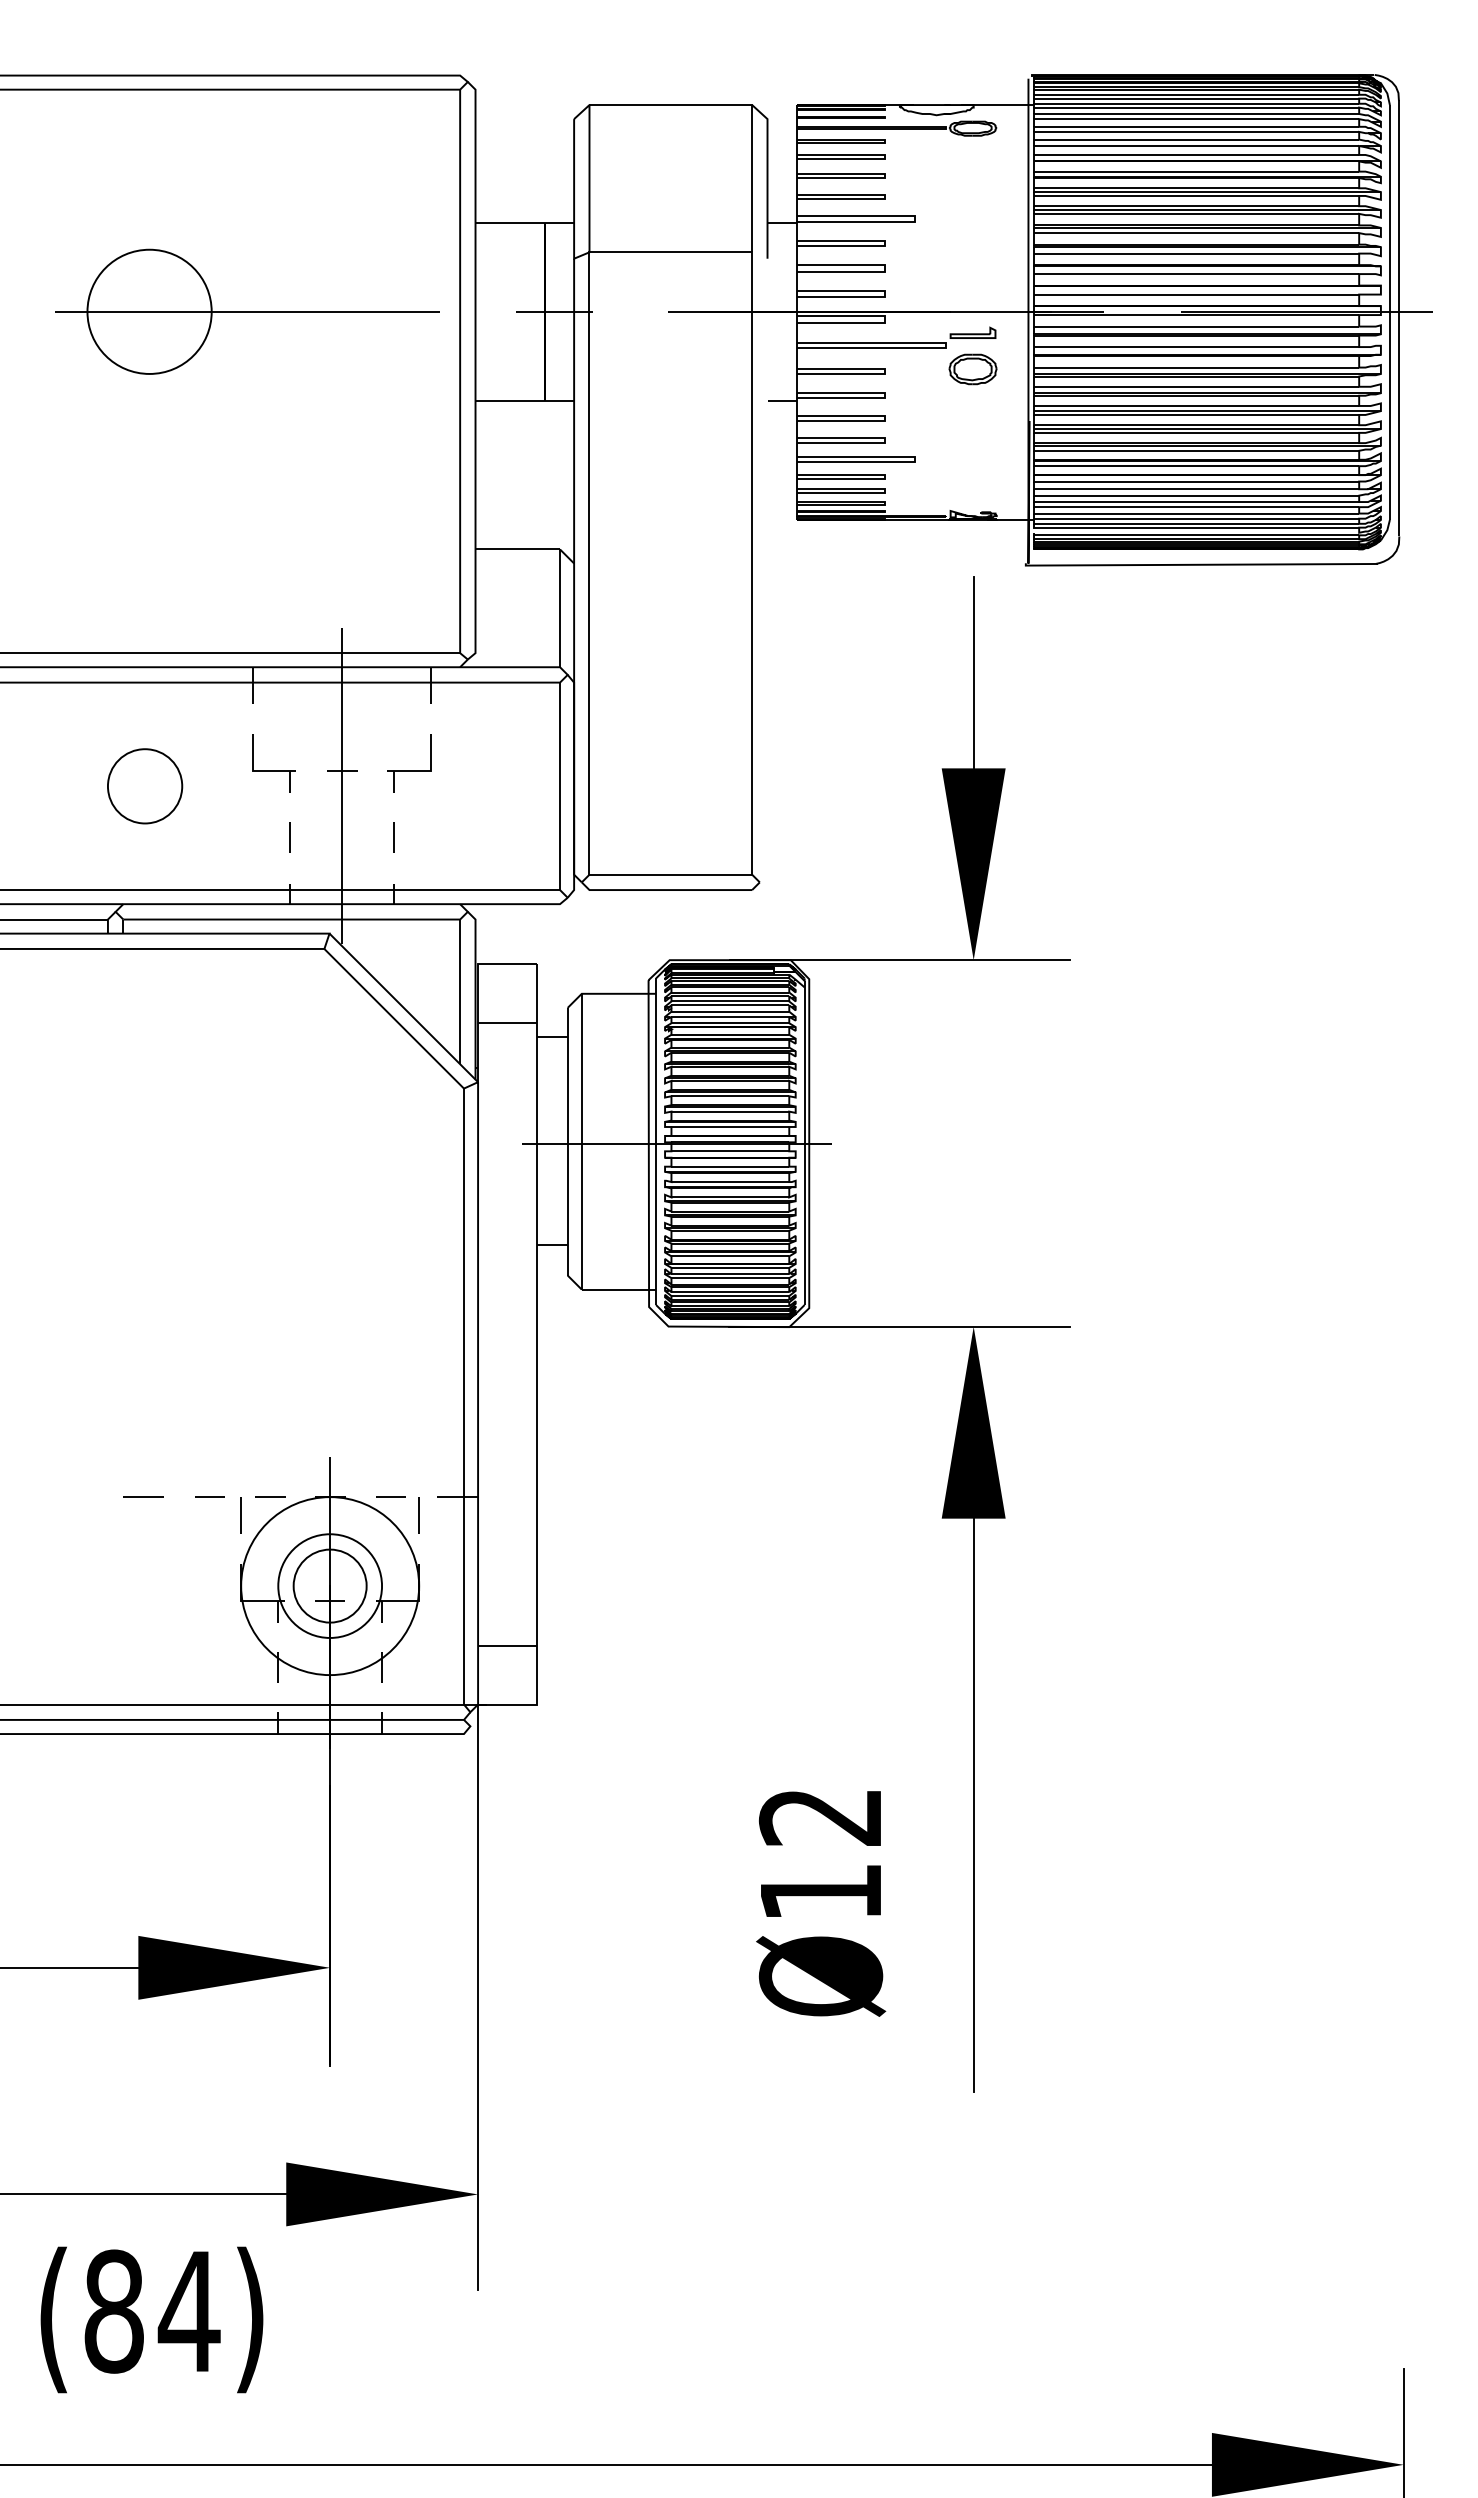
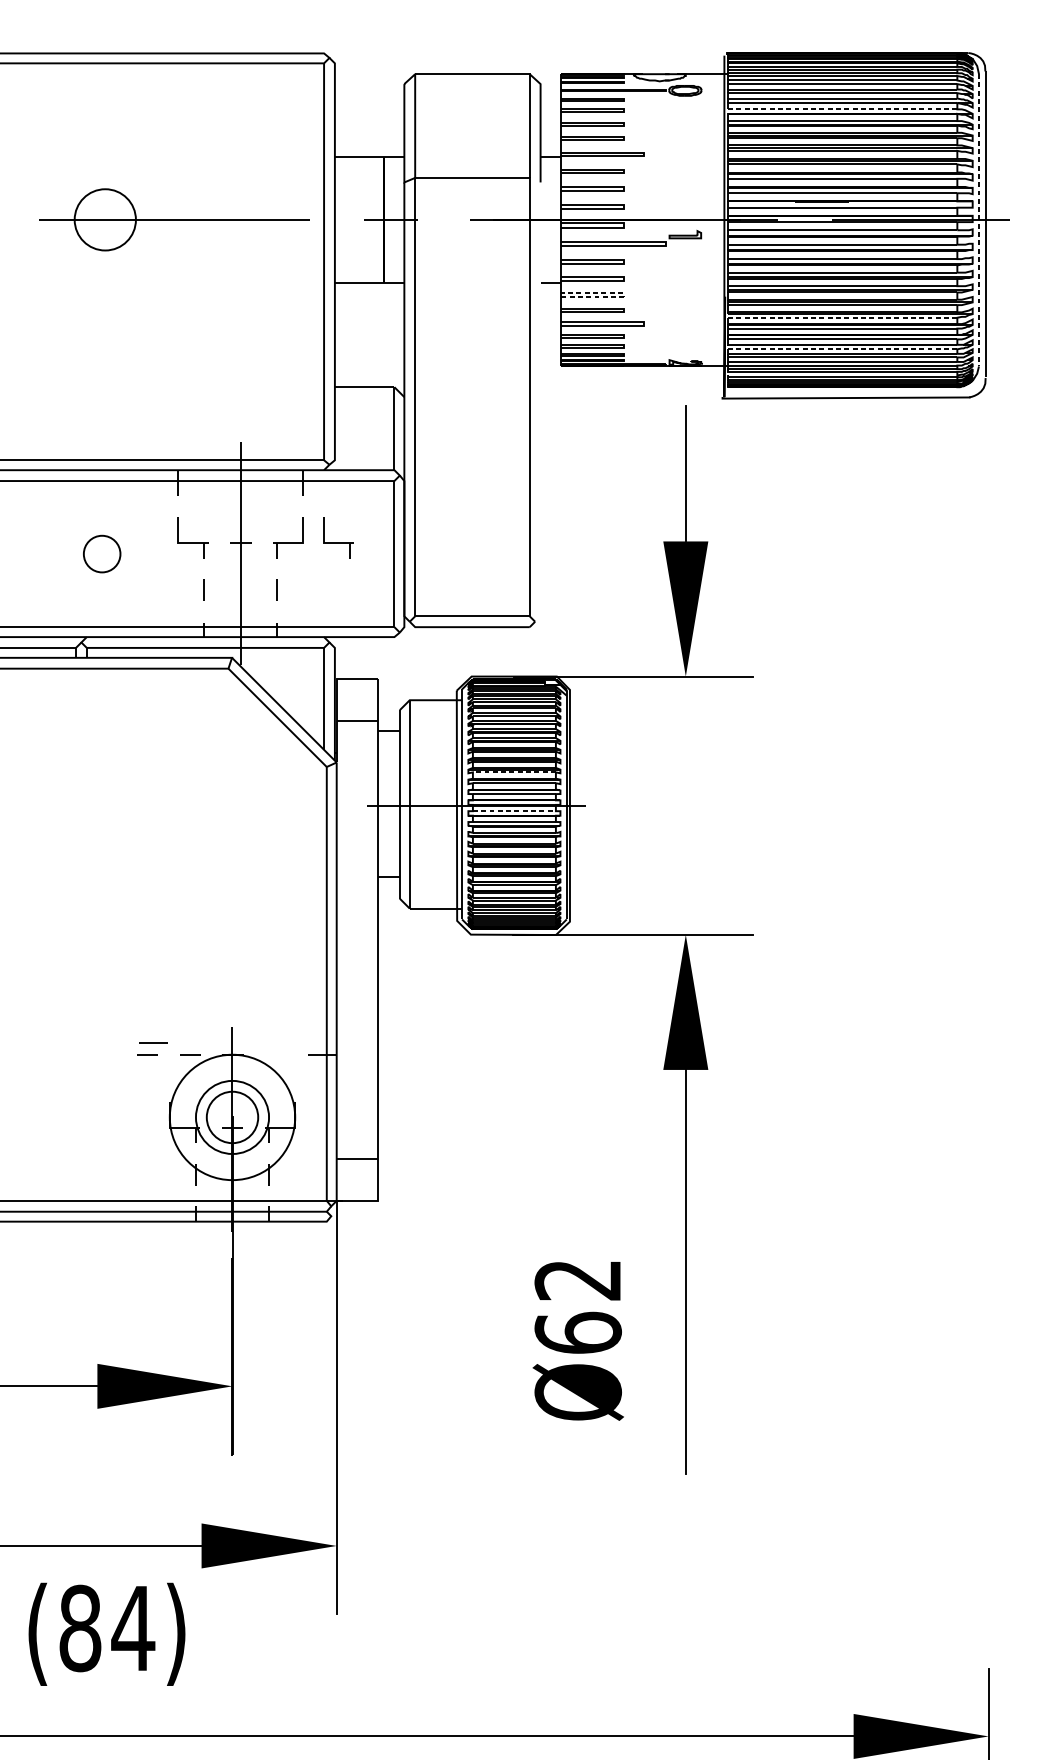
line: (1192, 154) -> (839, 109), solid -> dashed
circle: (149, 311) -> (105, 219), size x0.7
line: (1389, 313) -> (978, 221), solid -> dashed
part: (972, 369) -> (684, 260), removed
line: (885, 418) -> (623, 294), solid -> dashed
line: (1192, 450) -> (839, 317), solid -> dashed
line: (1192, 495) -> (839, 349), solid -> dashed
part: (480, 770) -> (338, 542), added
circle: (144, 786) -> (101, 554), size x0.7
line: (730, 1096) -> (514, 772), solid -> dashed
line: (730, 1151) -> (514, 811), solid -> dashed
line: (143, 1496) -> (153, 1043), moved
line: (390, 1496) -> (275, 1054), removed
line: (240, 1515) -> (169, 1067), removed
line: (418, 1515) -> (294, 1067), removed
text: (820, 1891) -> (577, 1332), Ø12 -> Ø62

